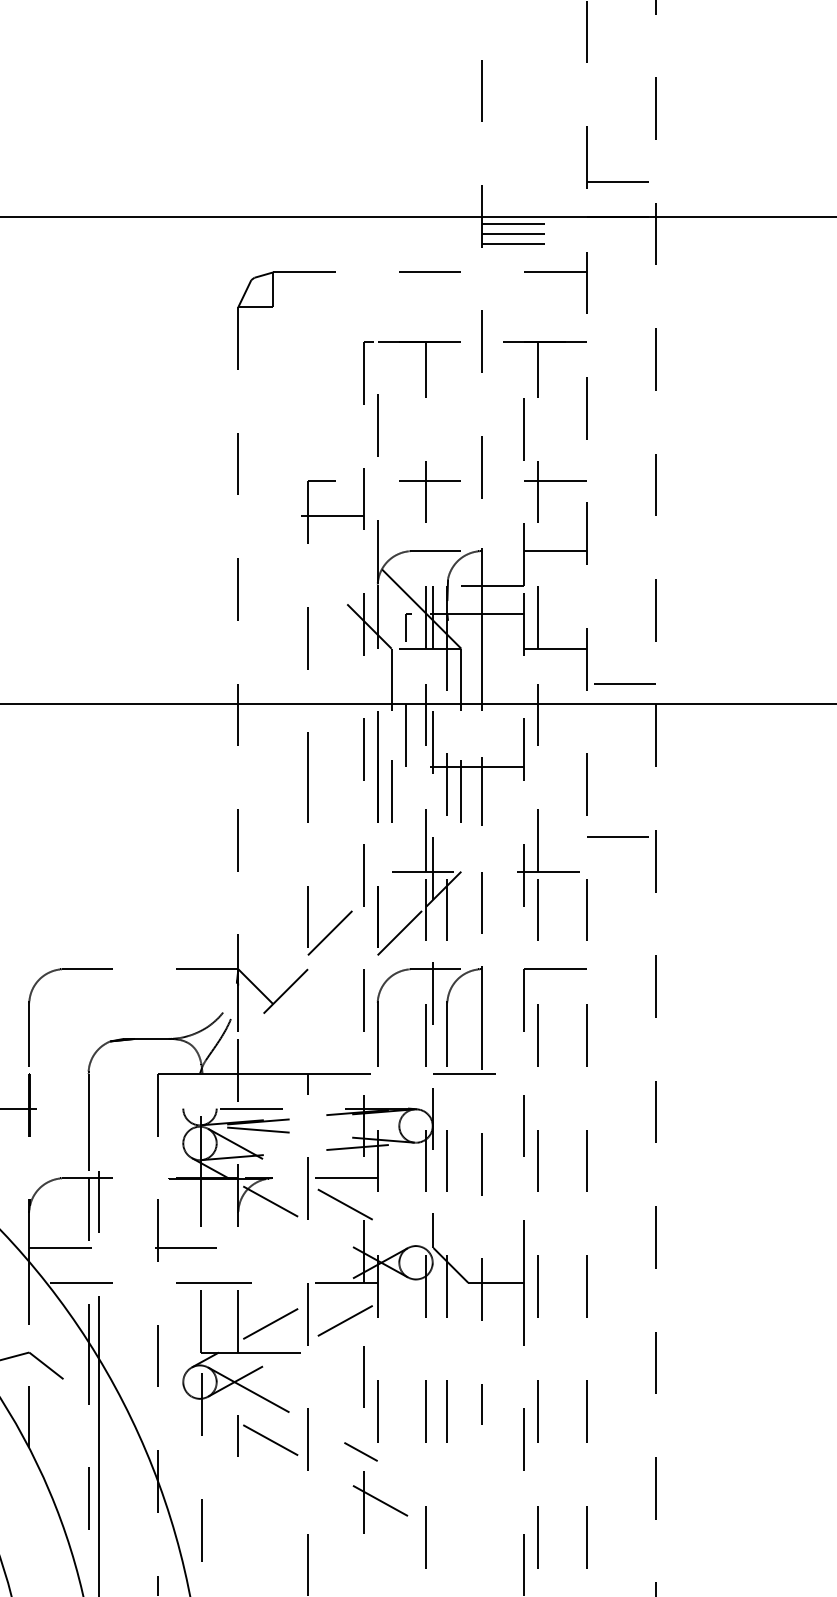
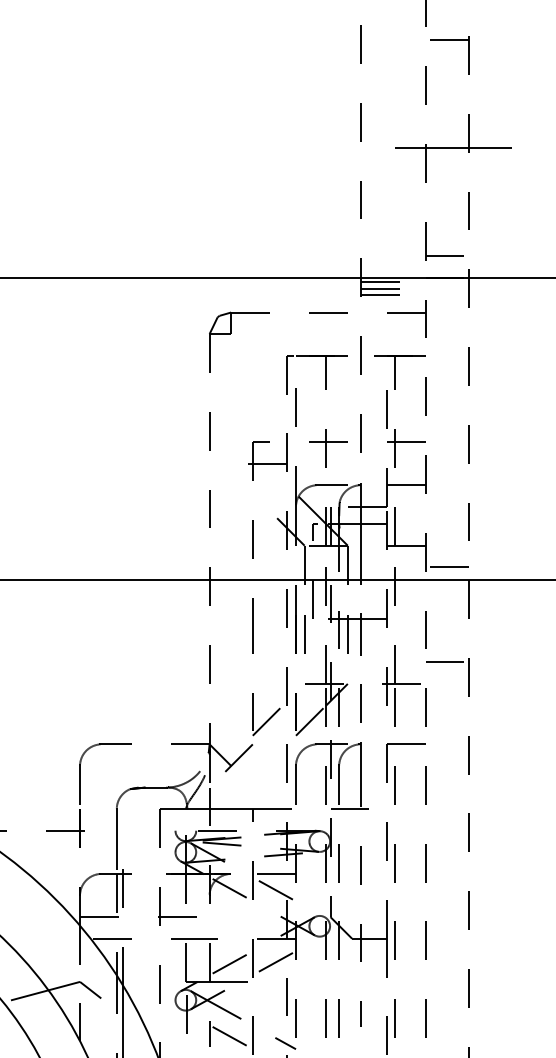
line: (620, 7) -> (446, 148), added

